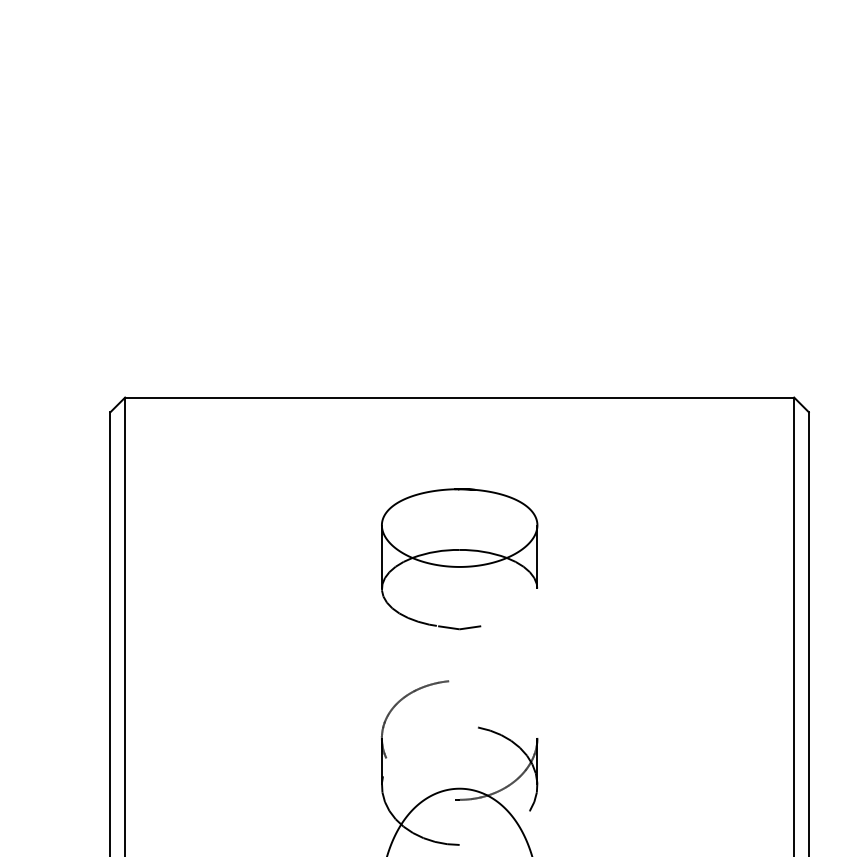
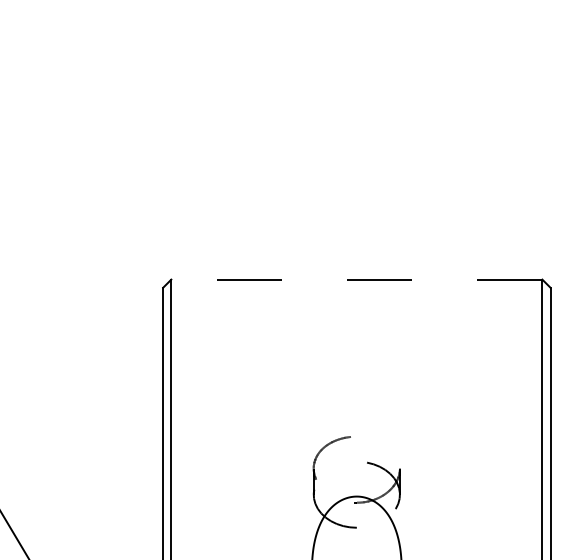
line: (459, 397) -> (356, 279), solid -> dashed
part: (459, 557) -> (356, 368), removed

